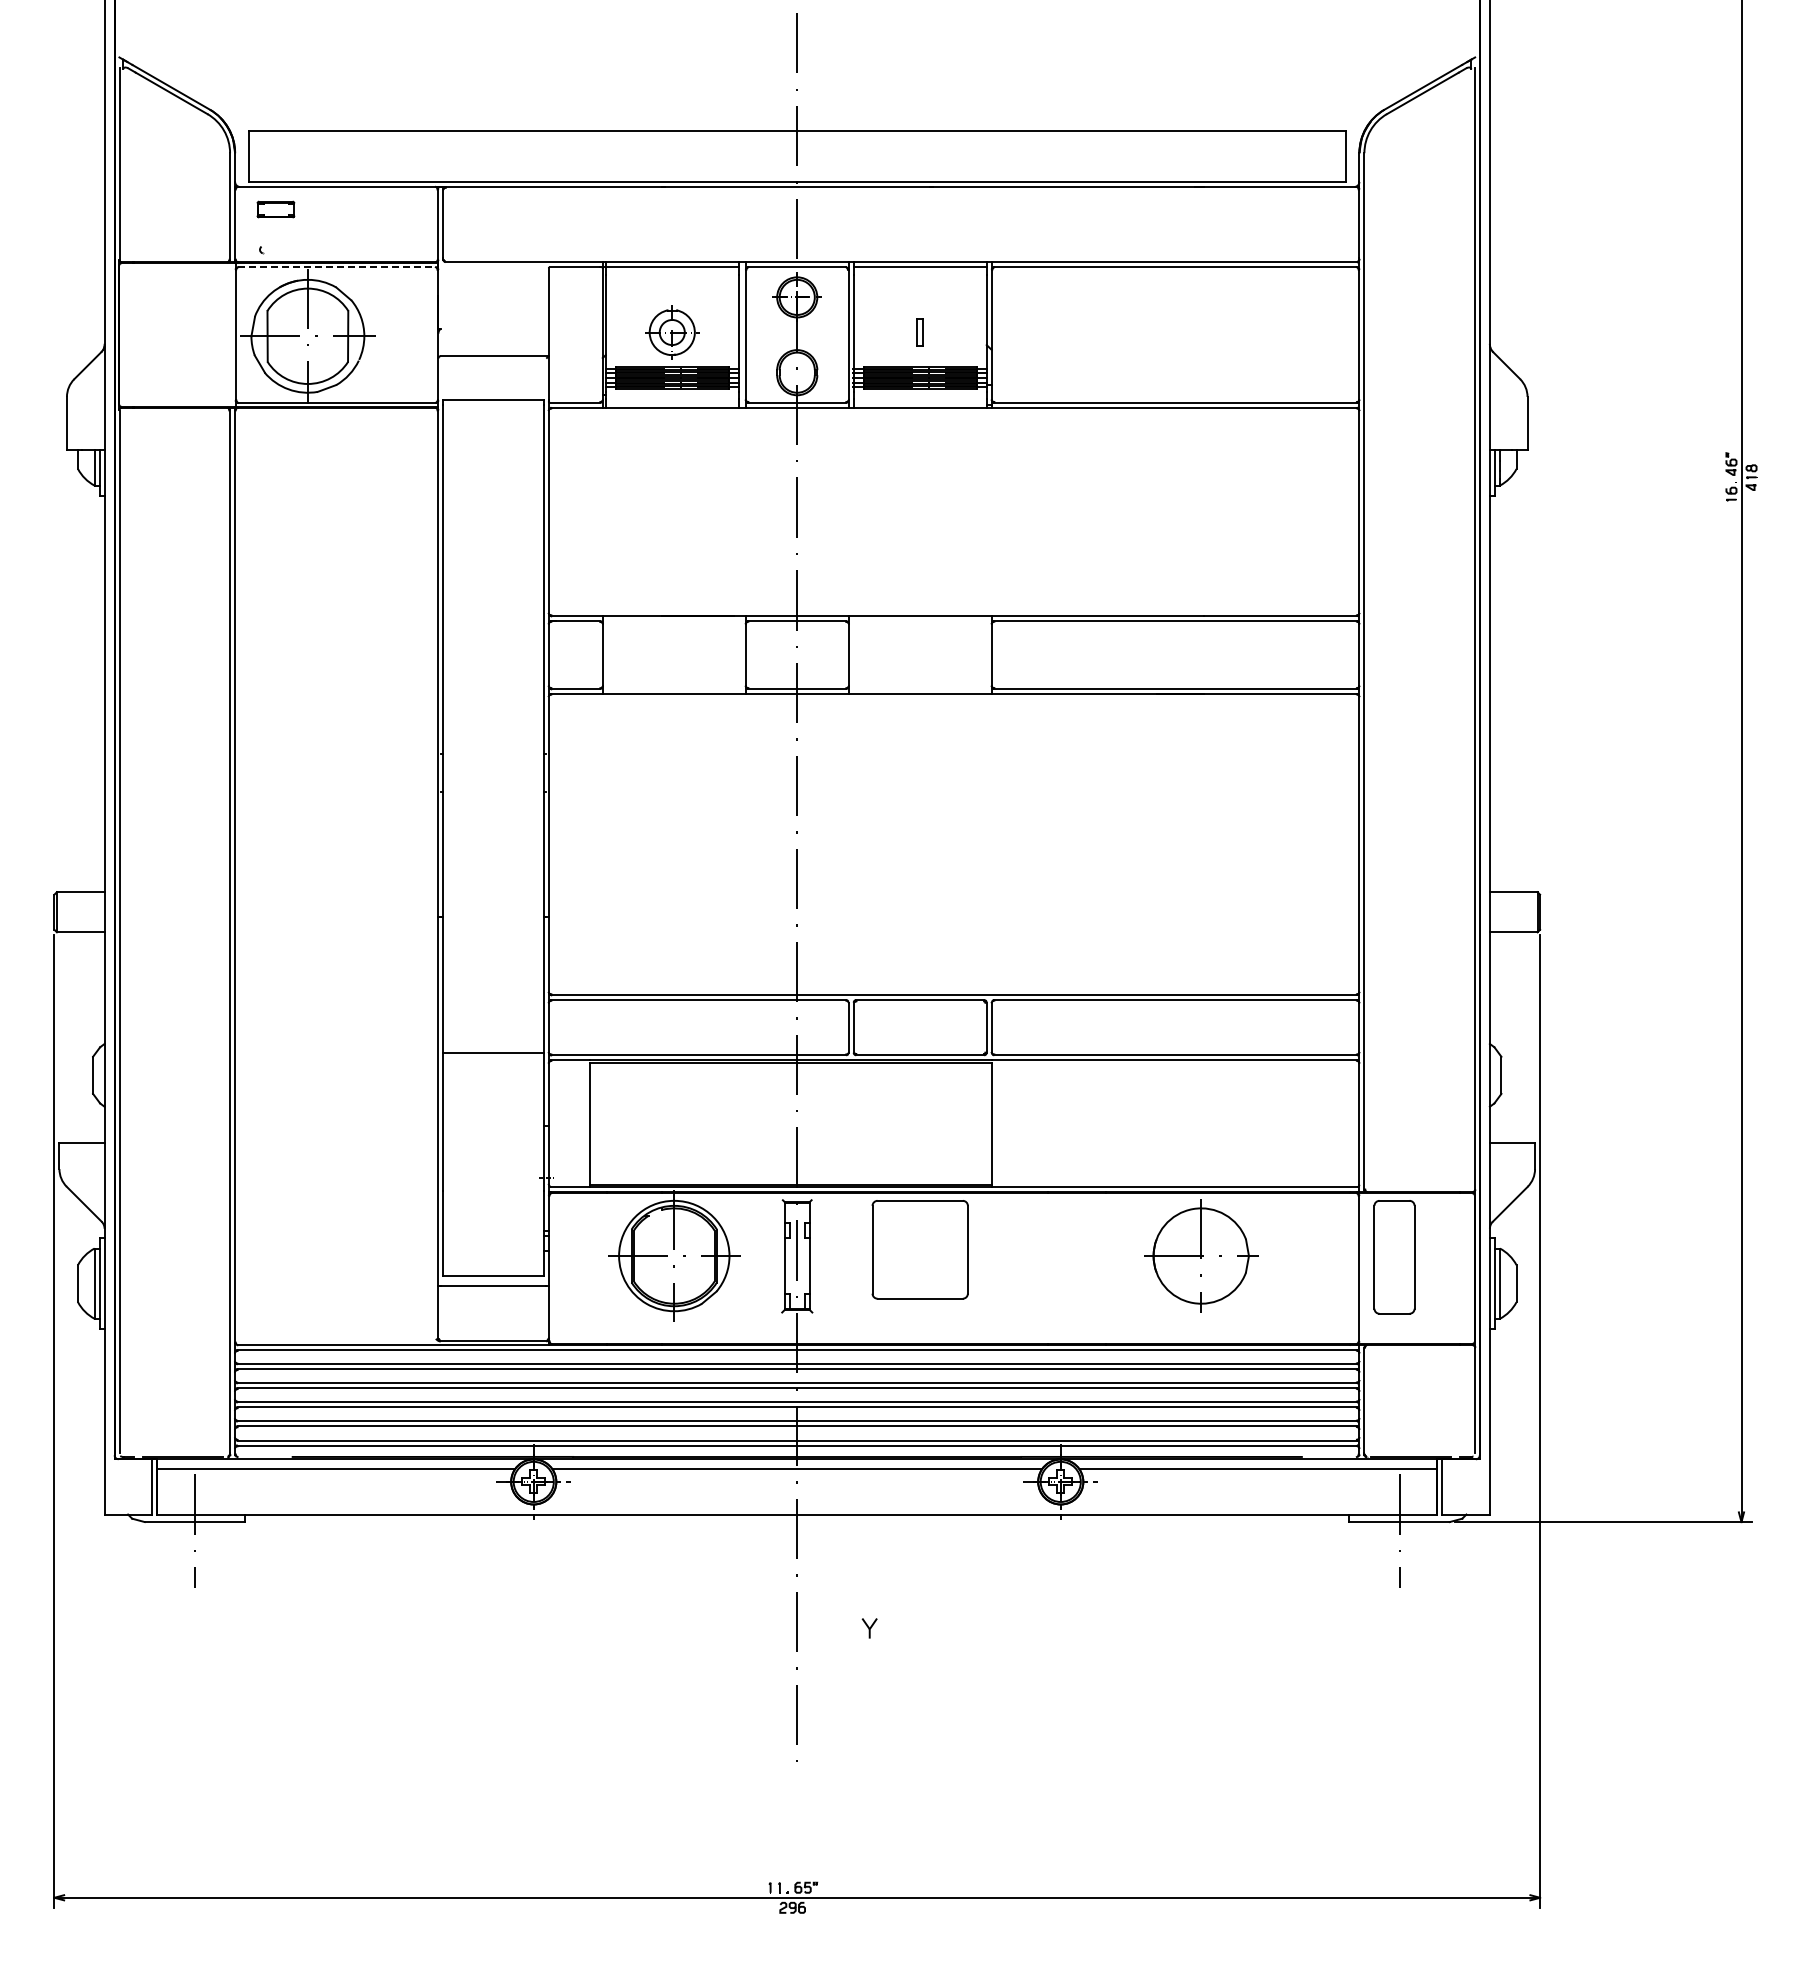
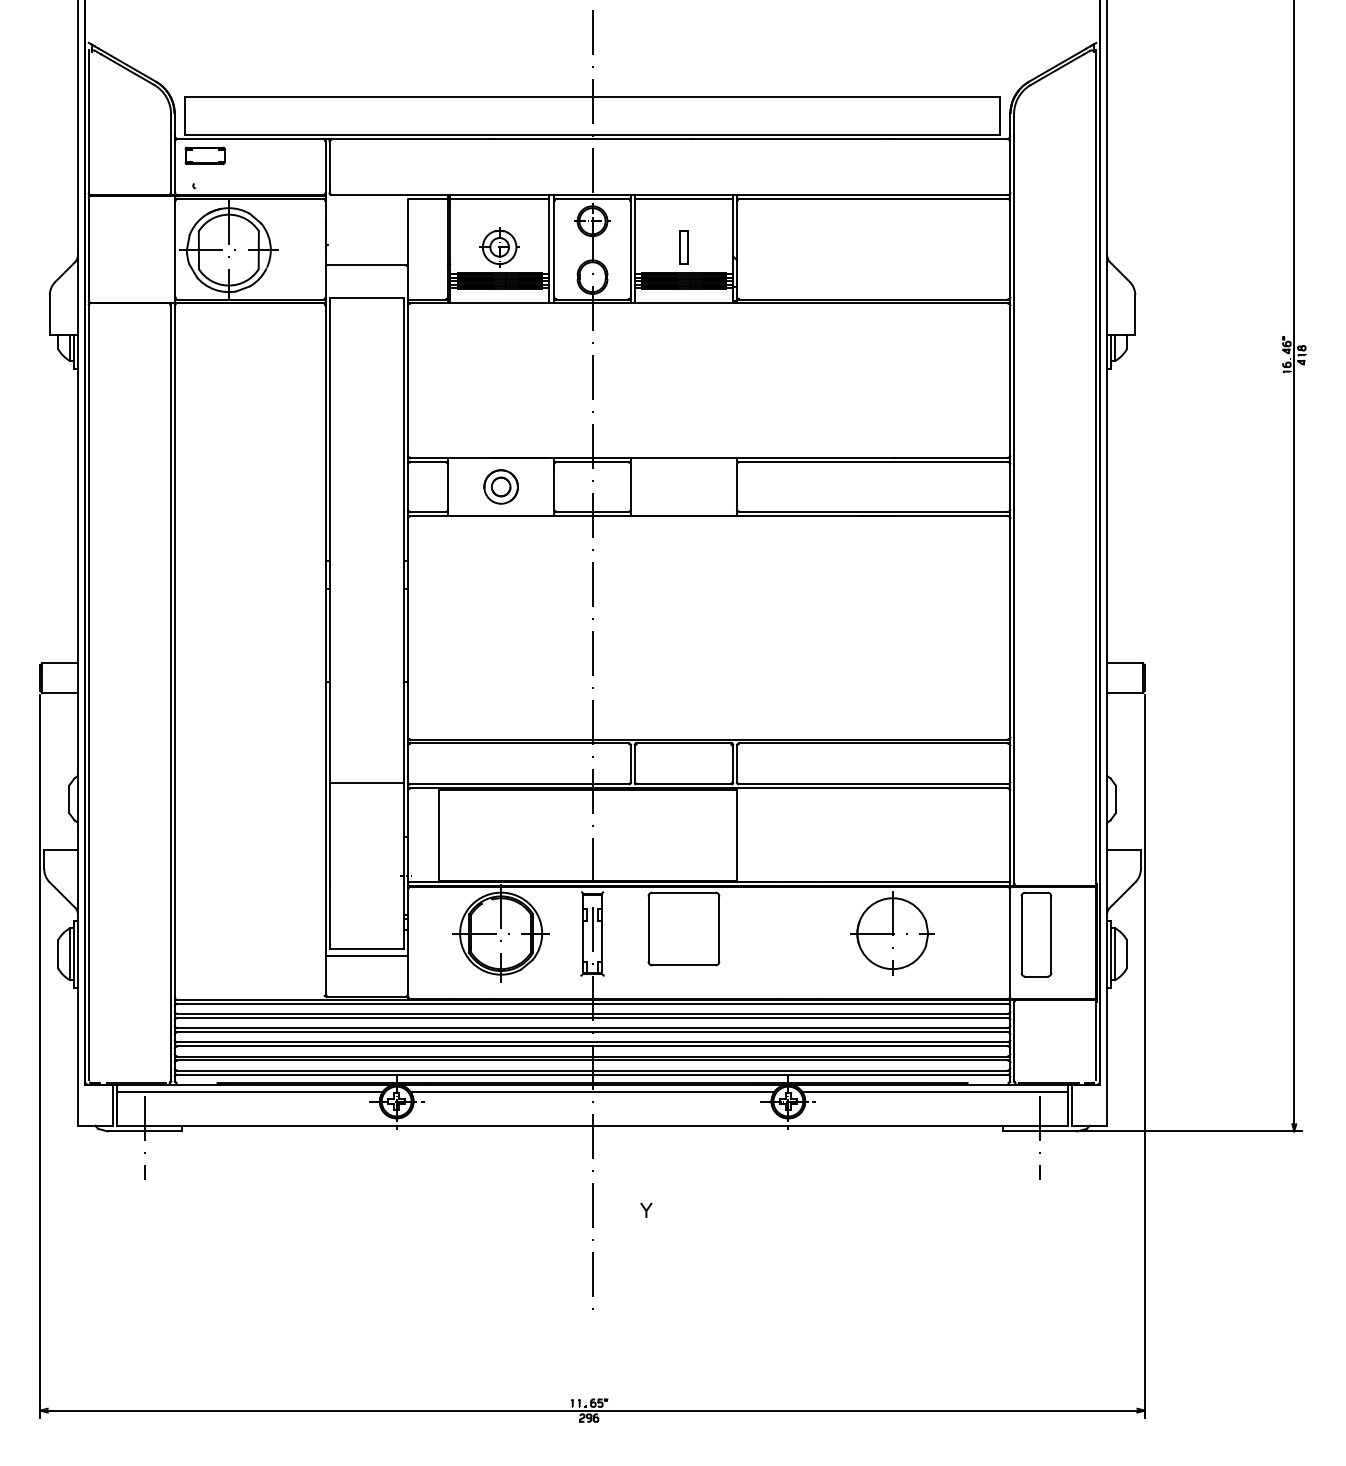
part: (275, 209) -> (204, 155), size x1.43
line: (337, 267) -> (250, 199), dashed -> solid
part: (919, 332) -> (683, 247), size x1.67
part: (673, 654) -> (500, 486), added

